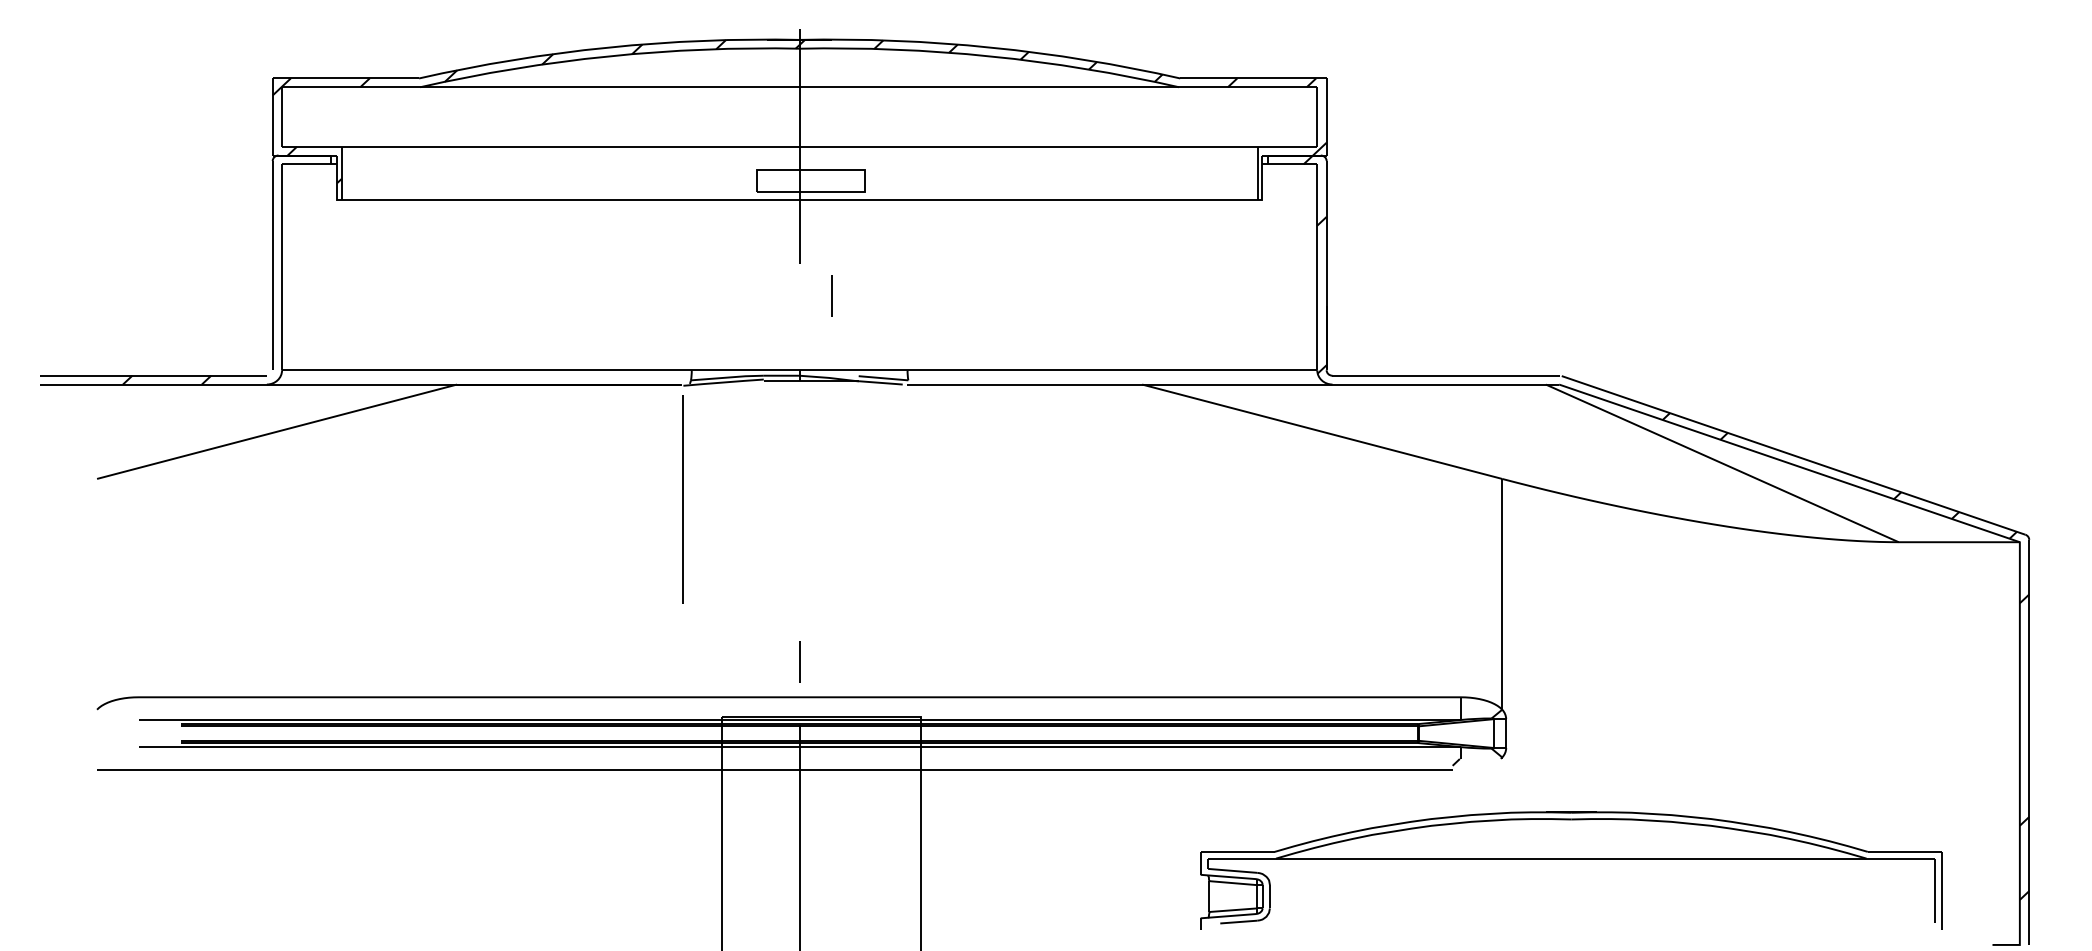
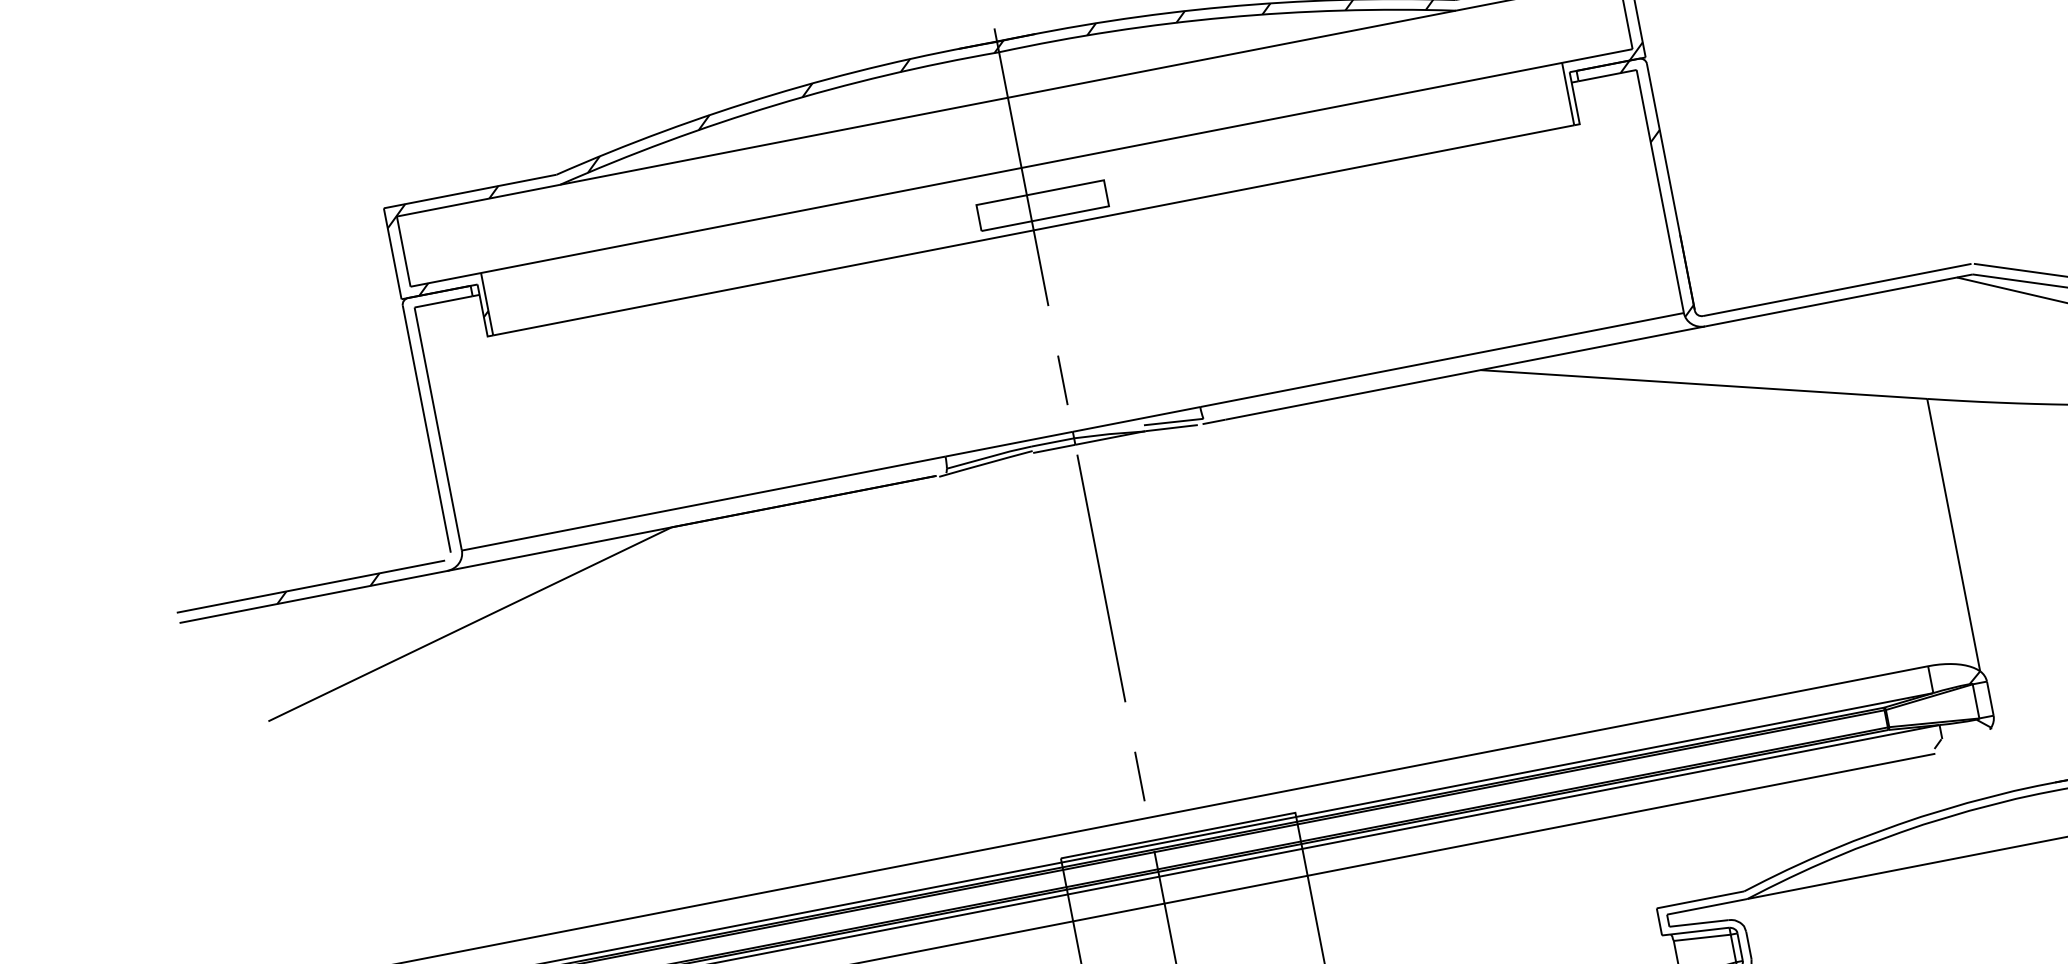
line: (831, 295) -> (1062, 380), moved
line: (682, 499) -> (1101, 578), moved

